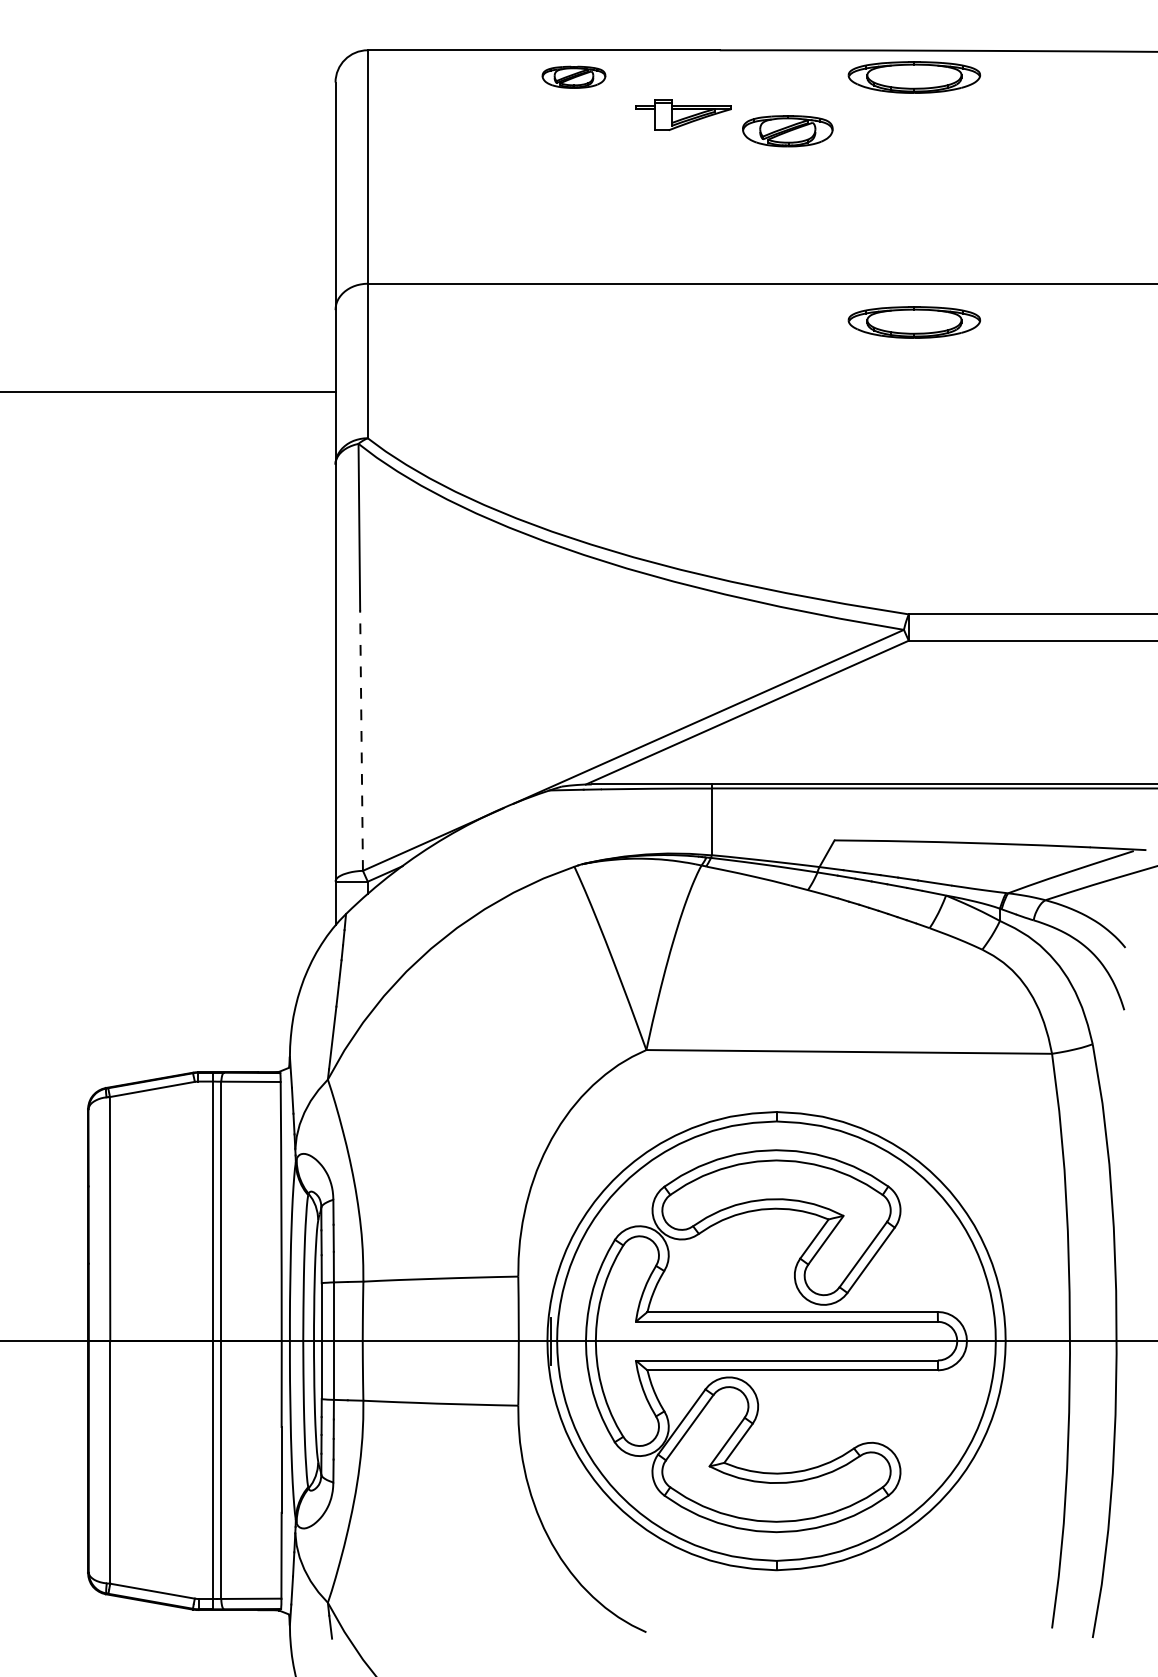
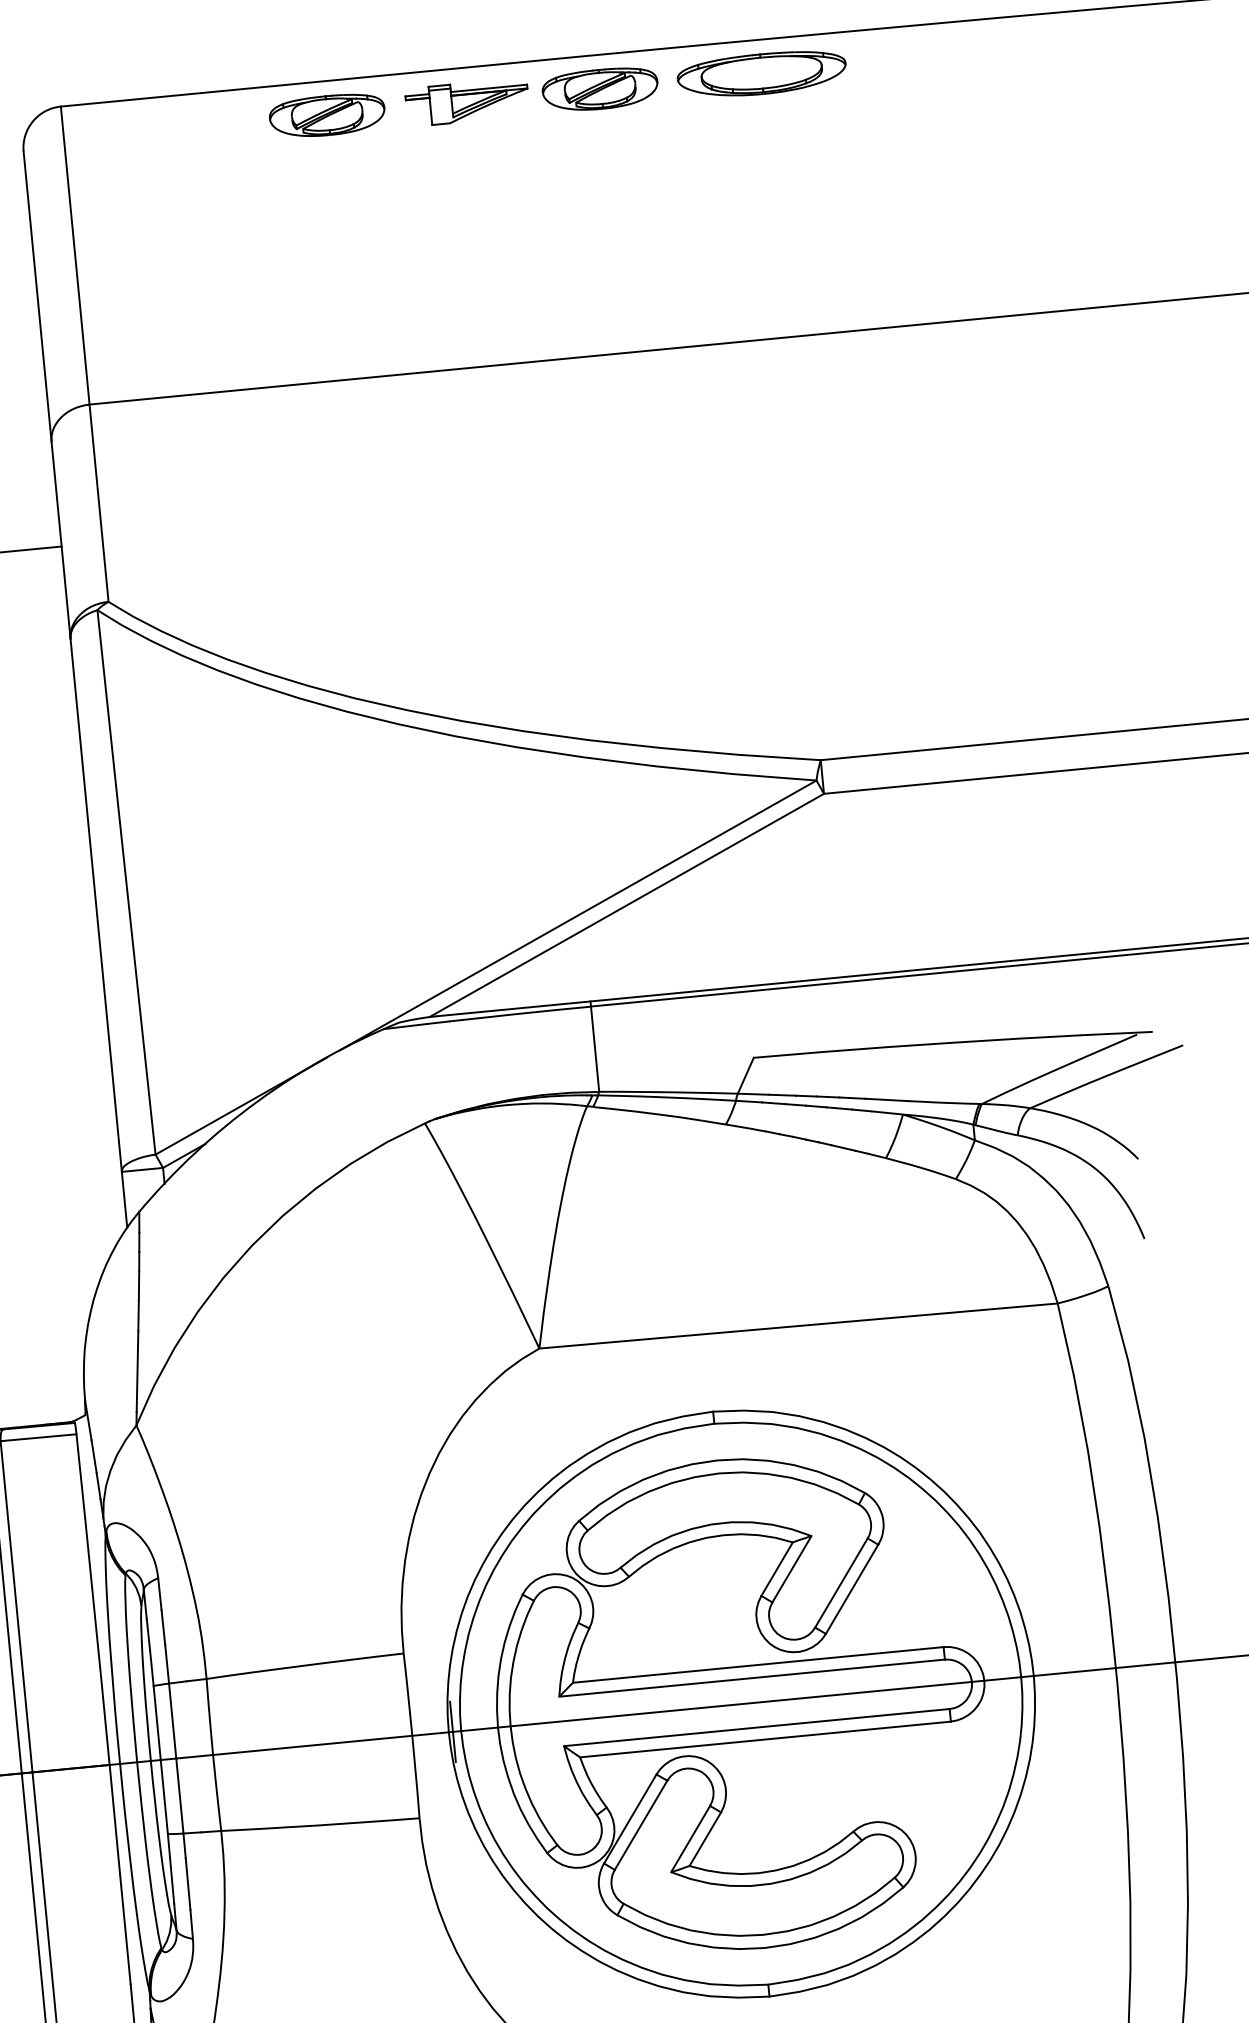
part: (573, 77) -> (326, 116), size x1.43
part: (683, 114) -> (467, 101), moved
part: (787, 131) -> (599, 89), moved
part: (914, 322) -> (792, 386), removed
line: (361, 740) -> (137, 988), dashed -> solid

